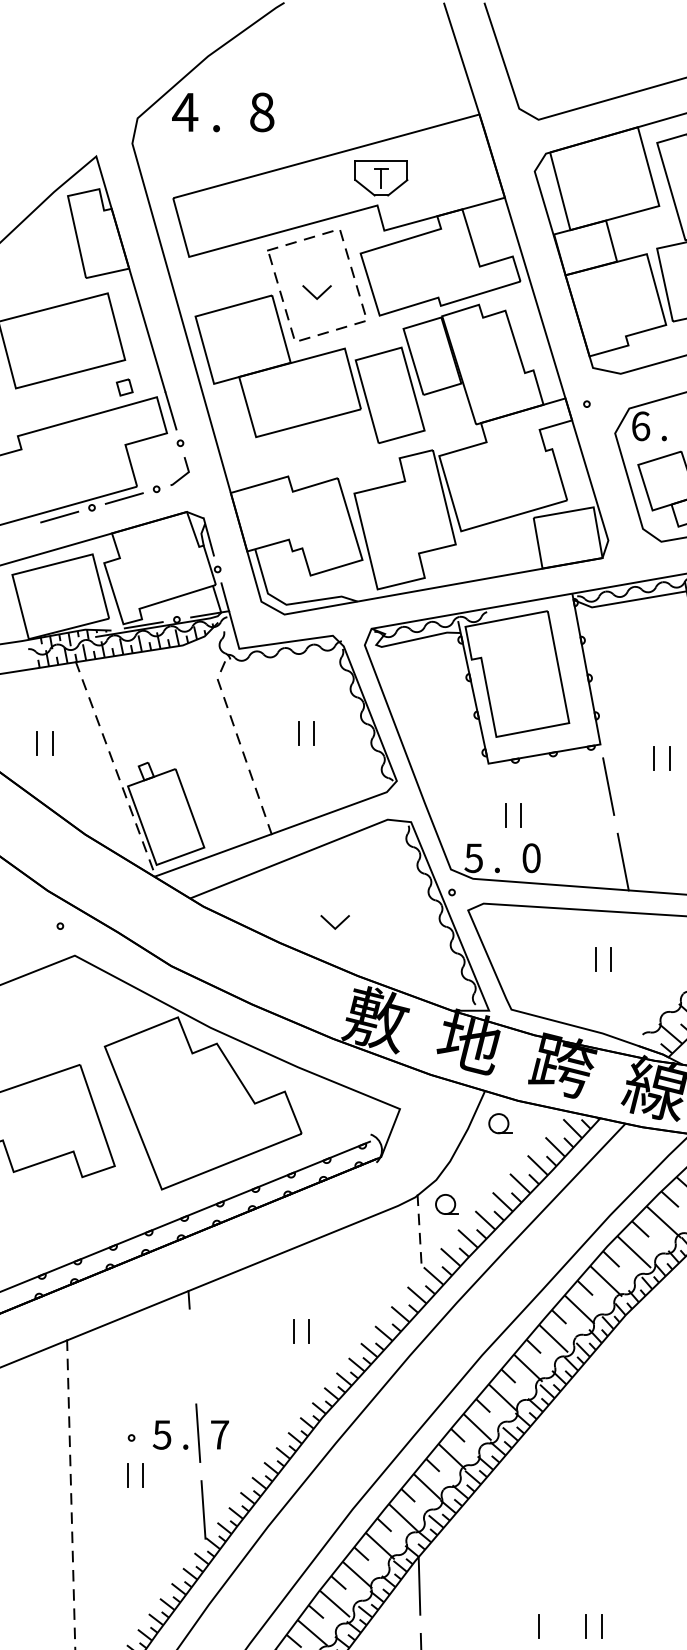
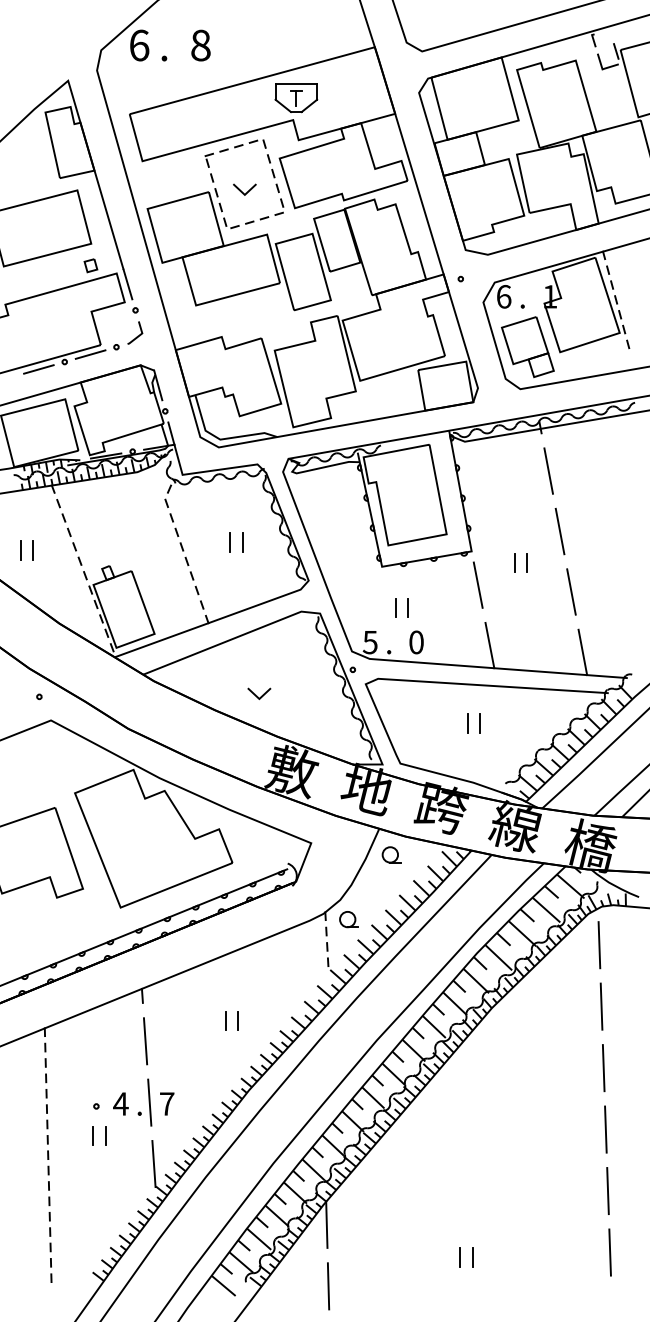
text: (184, 112) -> (138, 45), 4 -> 6
line: (192, 1356) -> (145, 1041), added
text: (161, 1434) -> (120, 1103), 5 -> 4
line: (539, 1626) -> (422, 1257), removed

